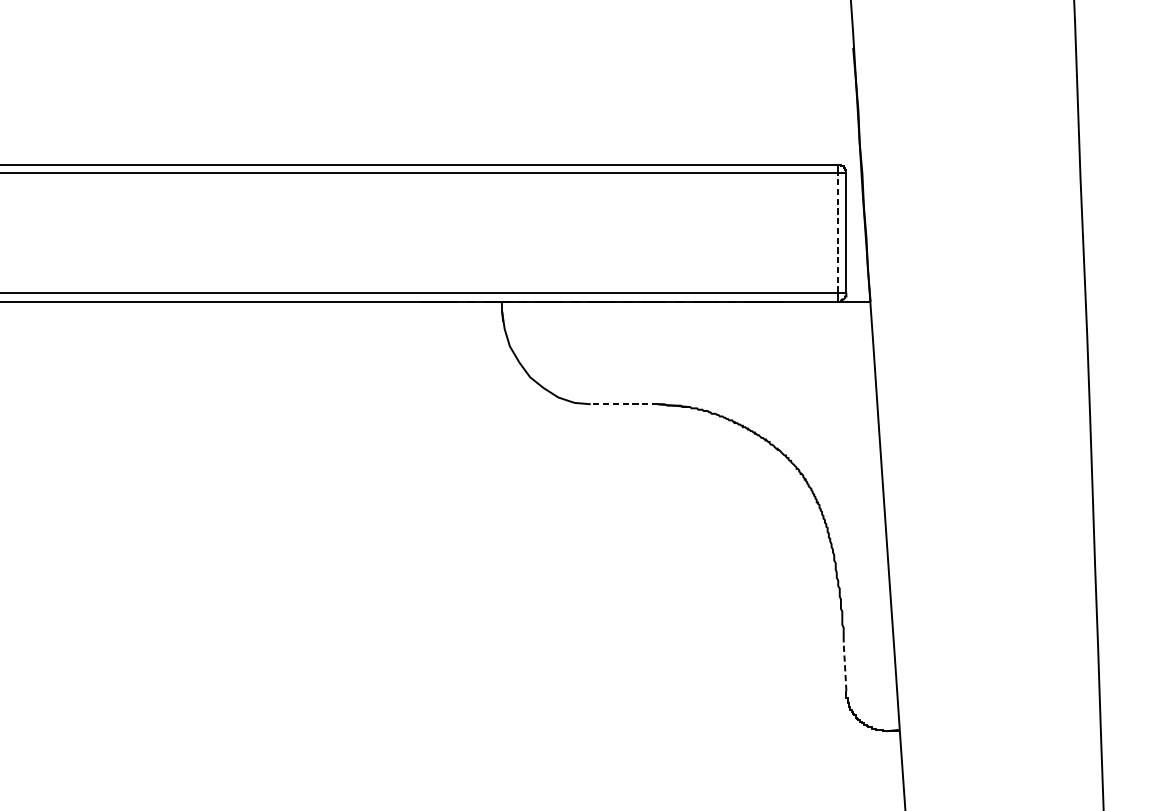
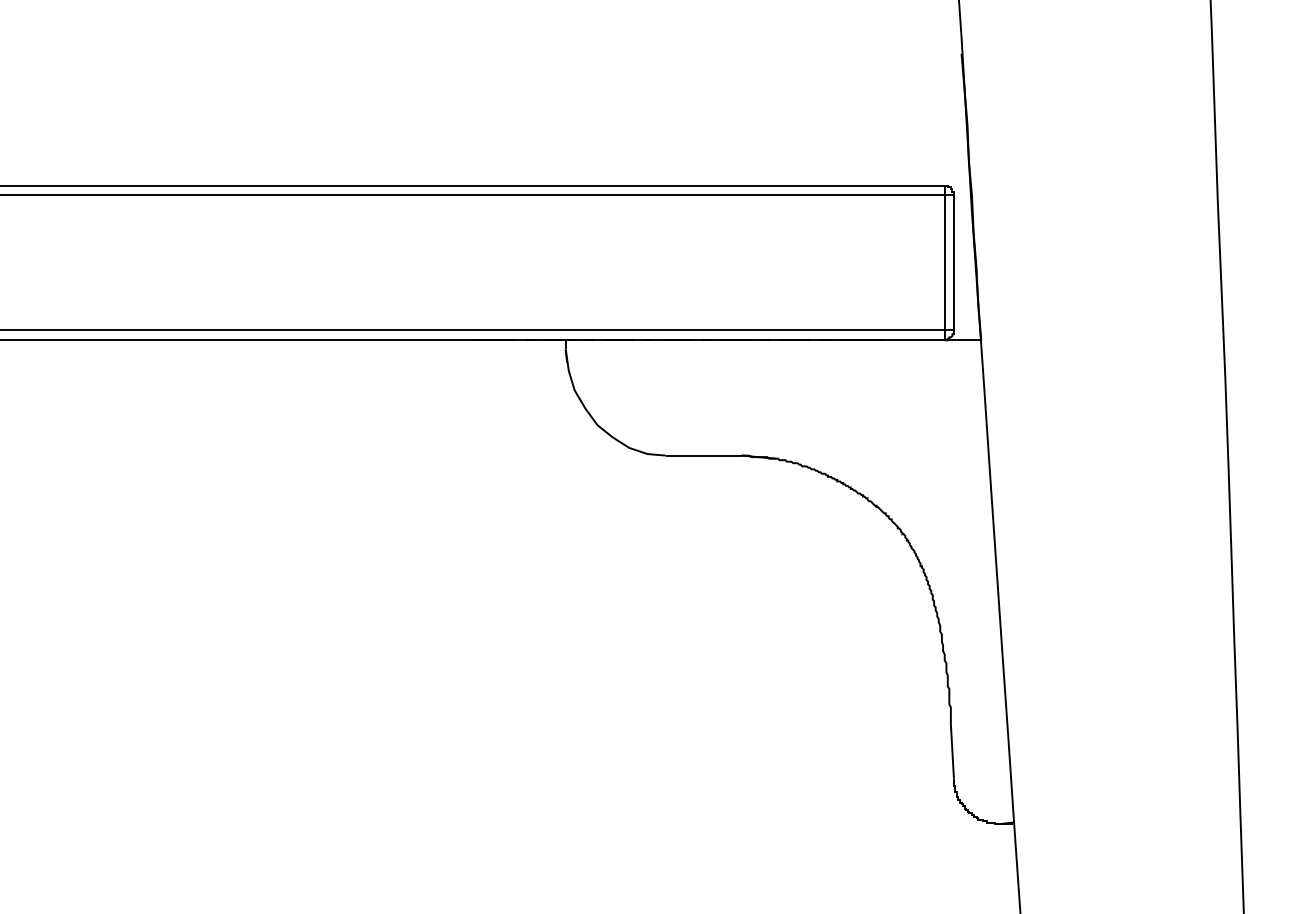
line: (838, 232) -> (944, 261), dashed -> solid
line: (624, 404) -> (703, 455), dashed -> solid
line: (845, 665) -> (952, 750), dashed -> solid

